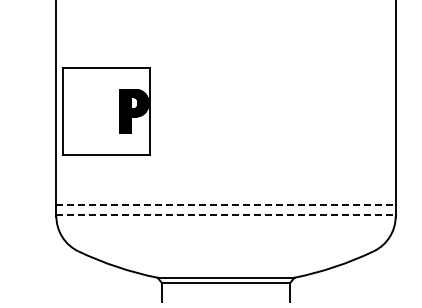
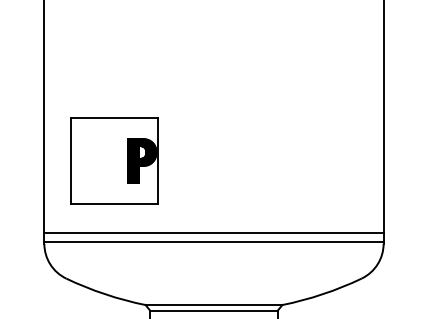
part: (106, 111) -> (114, 160), moved
line: (225, 205) -> (213, 232), dashed -> solid
line: (225, 215) -> (213, 242), dashed -> solid

